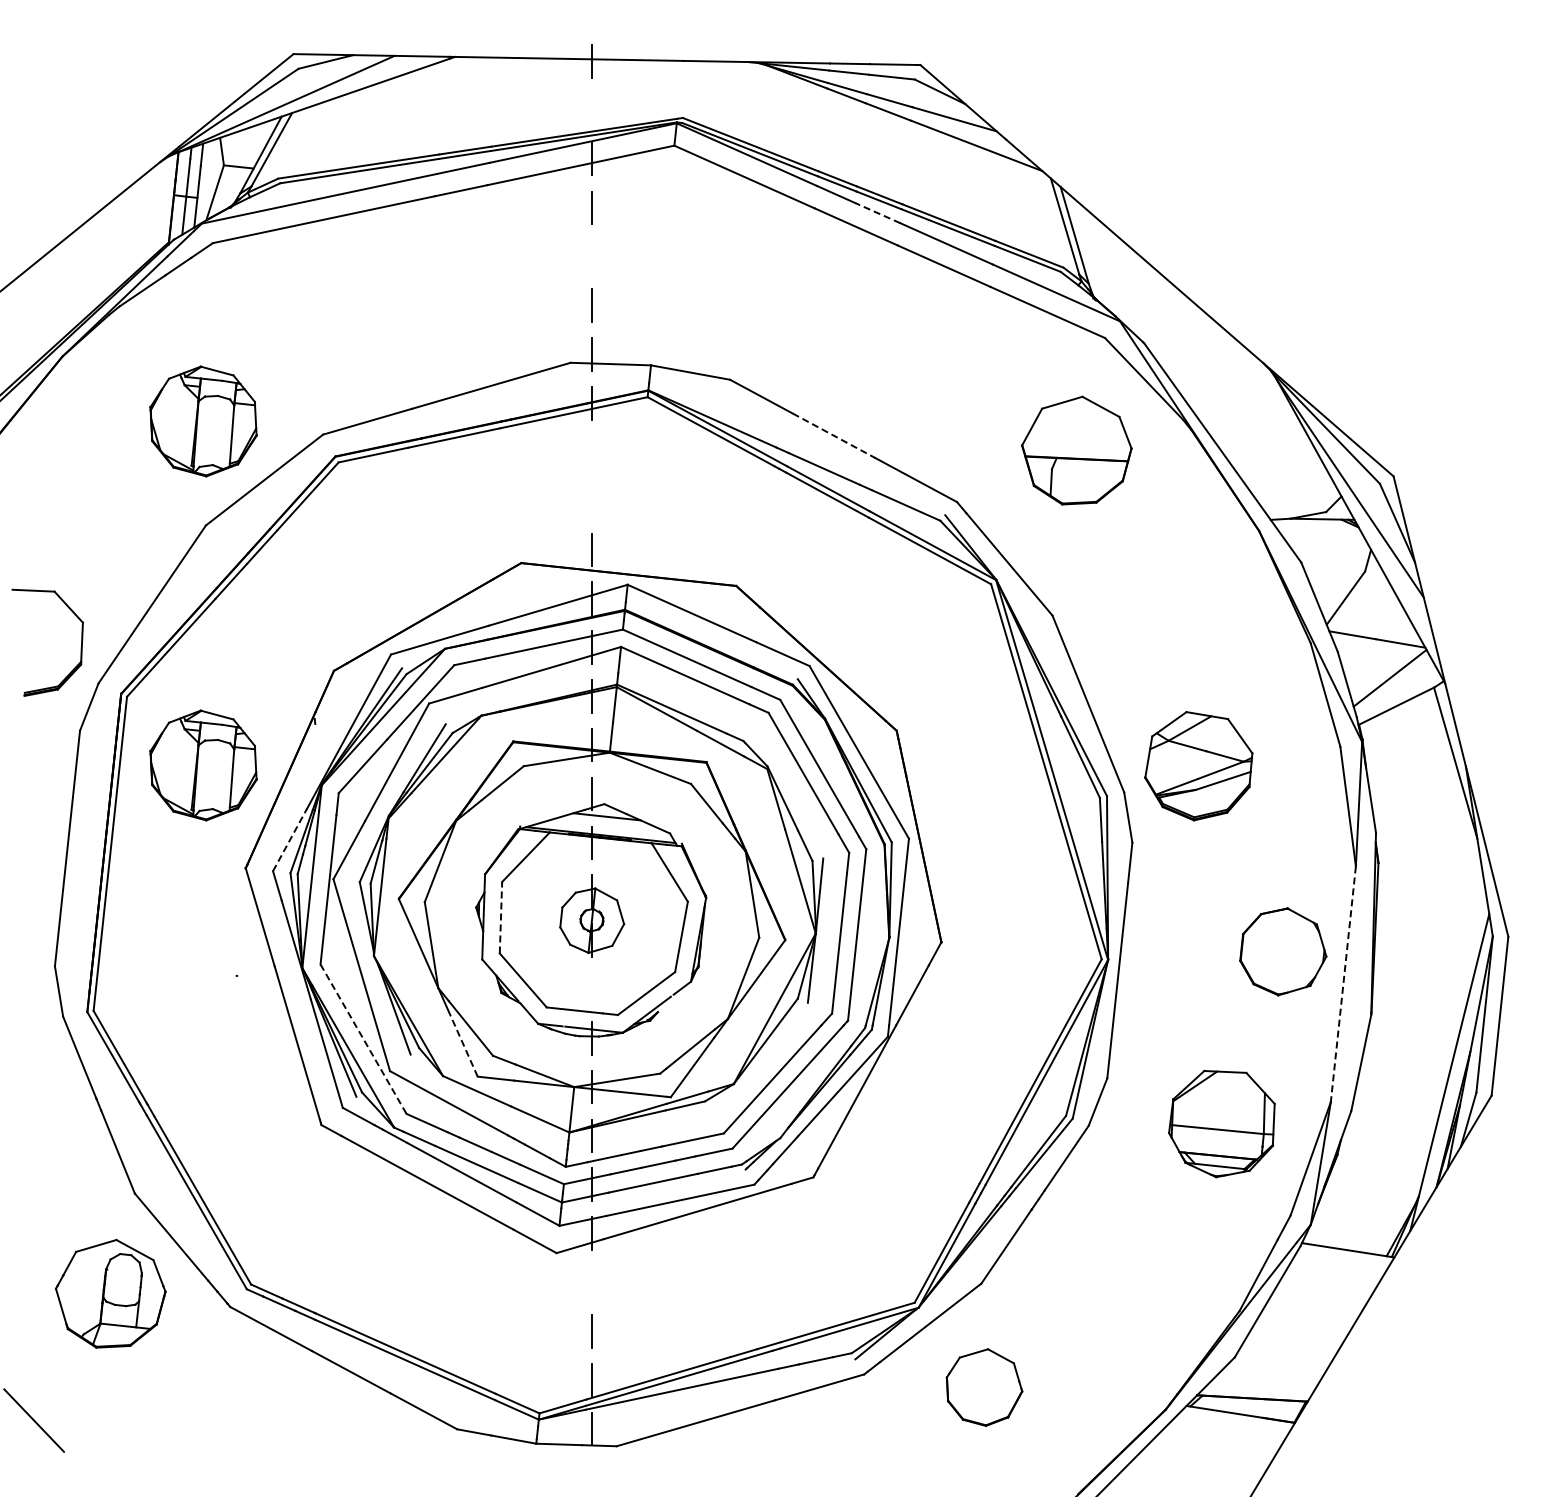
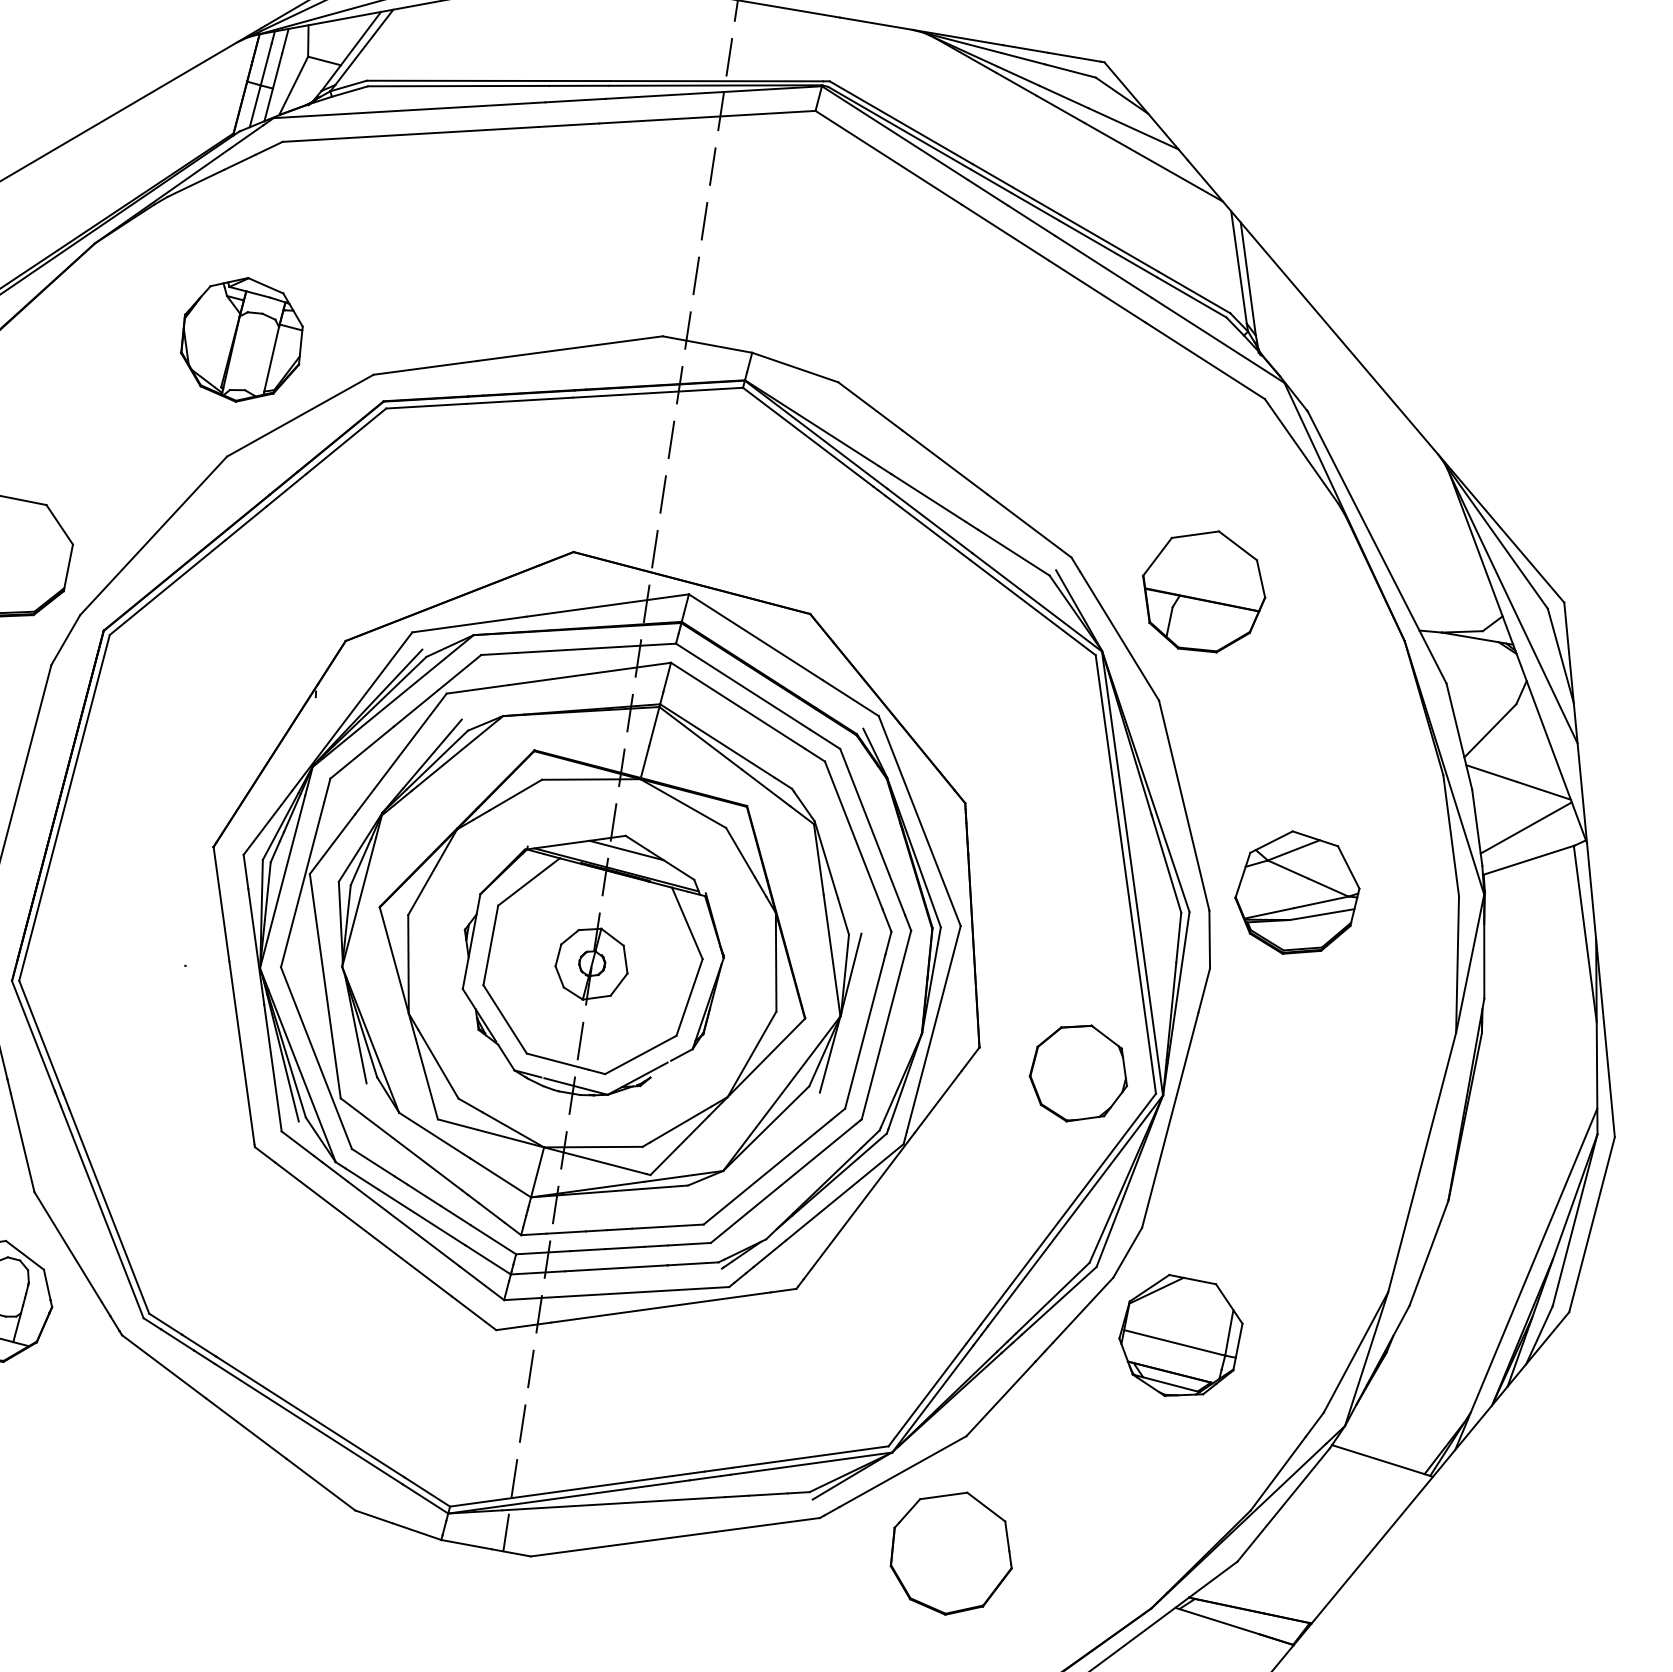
line: (591, 109) -> (728, 56), added
line: (877, 213) -> (1031, 221), dashed -> solid
line: (591, 256) -> (704, 220), added
line: (834, 435) -> (945, 462), dashed -> solid
part: (1076, 450) -> (1203, 590), moved
line: (591, 451) -> (671, 439), added
line: (591, 500) -> (662, 493), added
part: (203, 765) -> (183, 724), removed
line: (290, 839) -> (268, 822), dashed -> solid
line: (500, 917) -> (490, 945), dashed -> solid
part: (1283, 951) -> (1079, 1073), moved
line: (1343, 984) -> (1422, 1162), dashed -> solid
line: (591, 989) -> (579, 1041), added
line: (363, 1039) -> (316, 1058), dashed -> solid
line: (462, 1043) -> (426, 1079), dashed -> solid
part: (1221, 1123) -> (1179, 1336), moved
line: (591, 1282) -> (530, 1368), added
part: (984, 1387) -> (952, 1552), size x1.43

